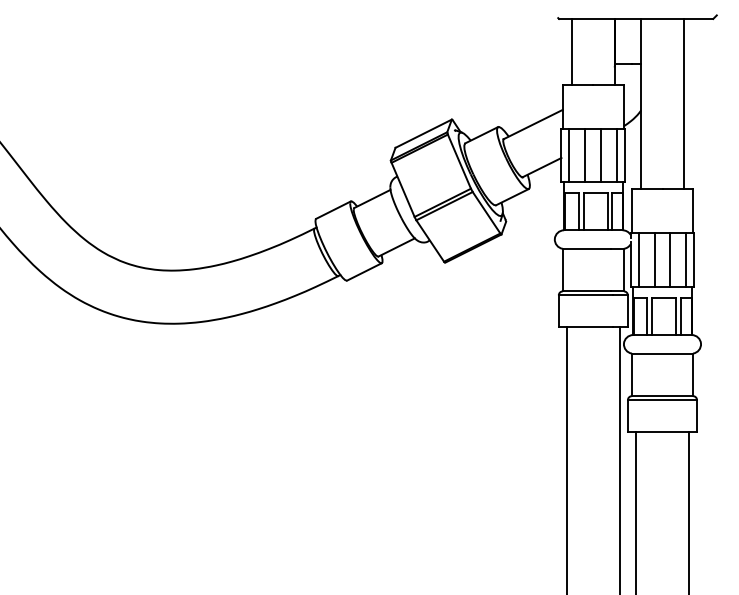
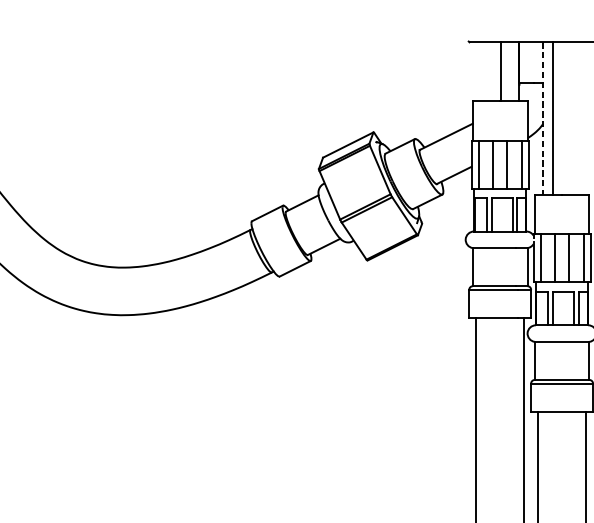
line: (572, 51) -> (501, 71), moved
line: (683, 103) -> (553, 117), moved
line: (641, 104) -> (543, 118), solid -> dashed

